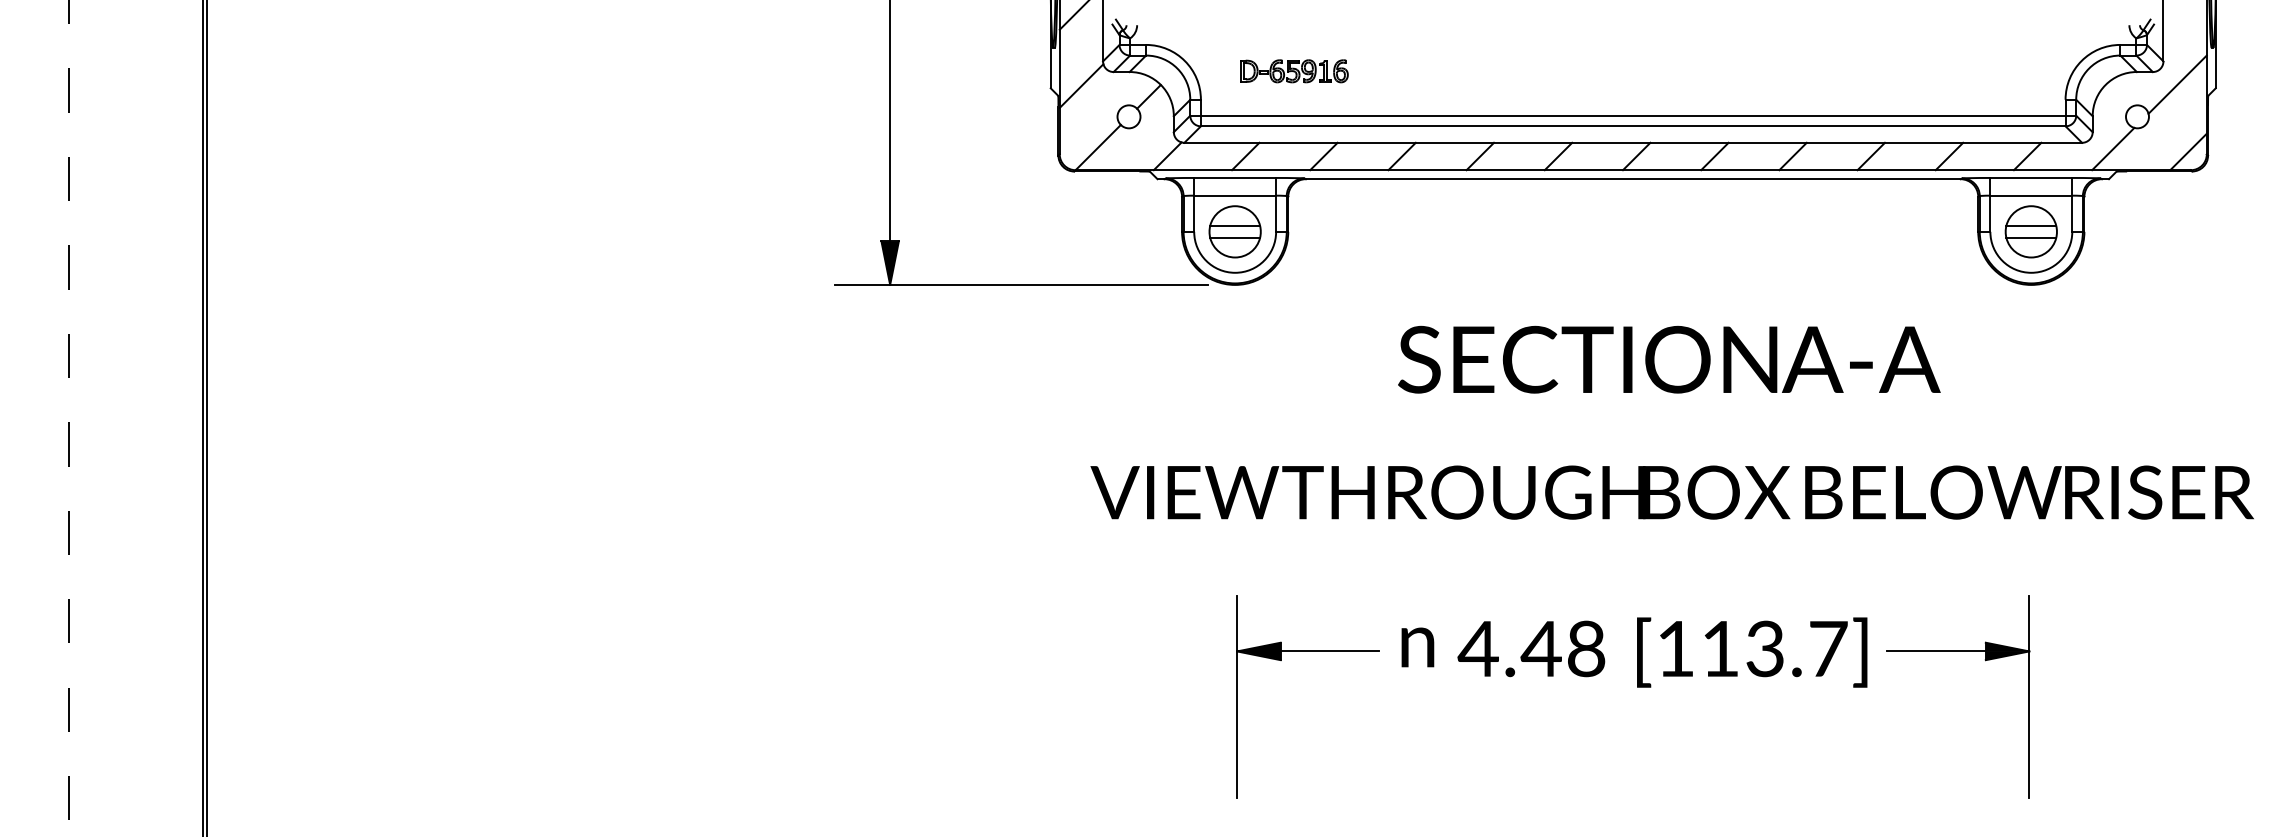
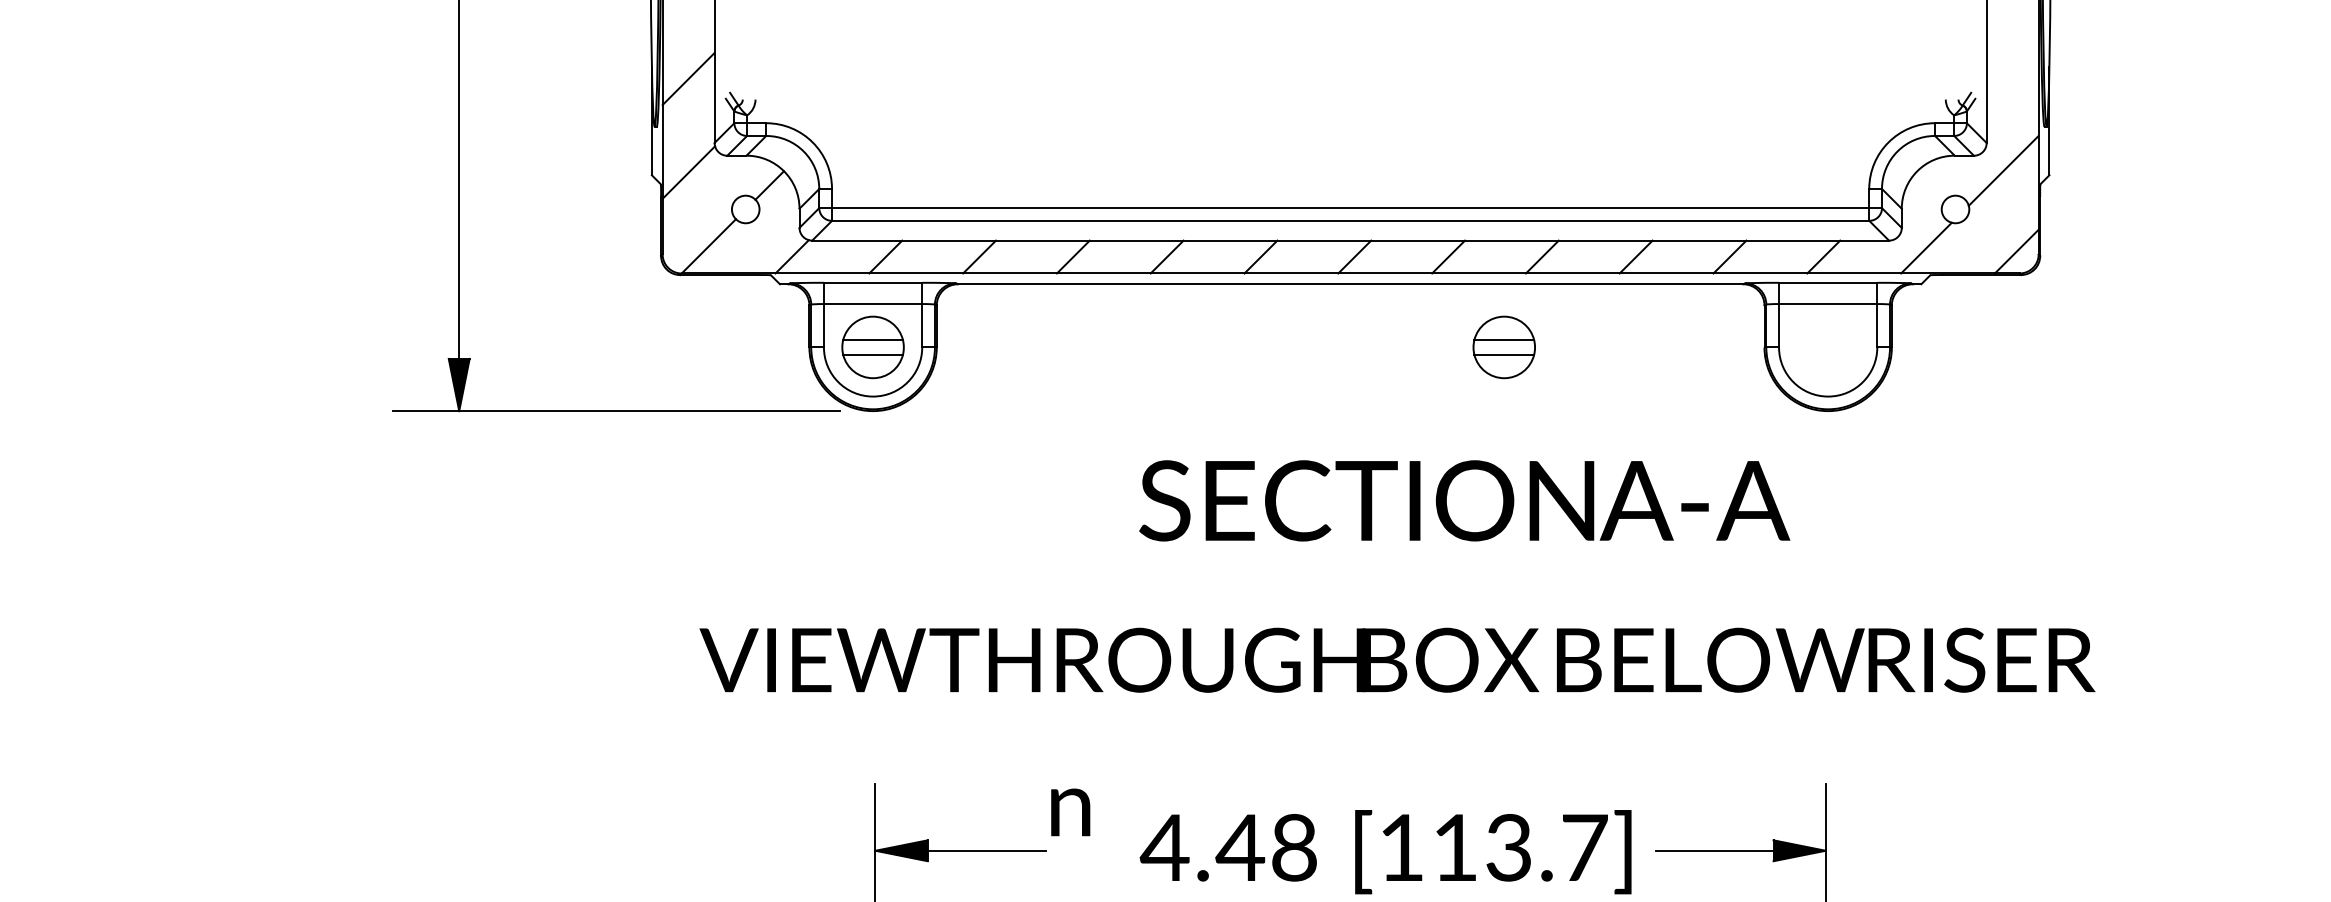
part: (1294, 71) -> (944, 155), removed
part: (2030, 231) -> (1503, 347), moved
text: (1669, 359) -> (1464, 500), moved
text: (1417, 647) -> (1070, 812), moved

